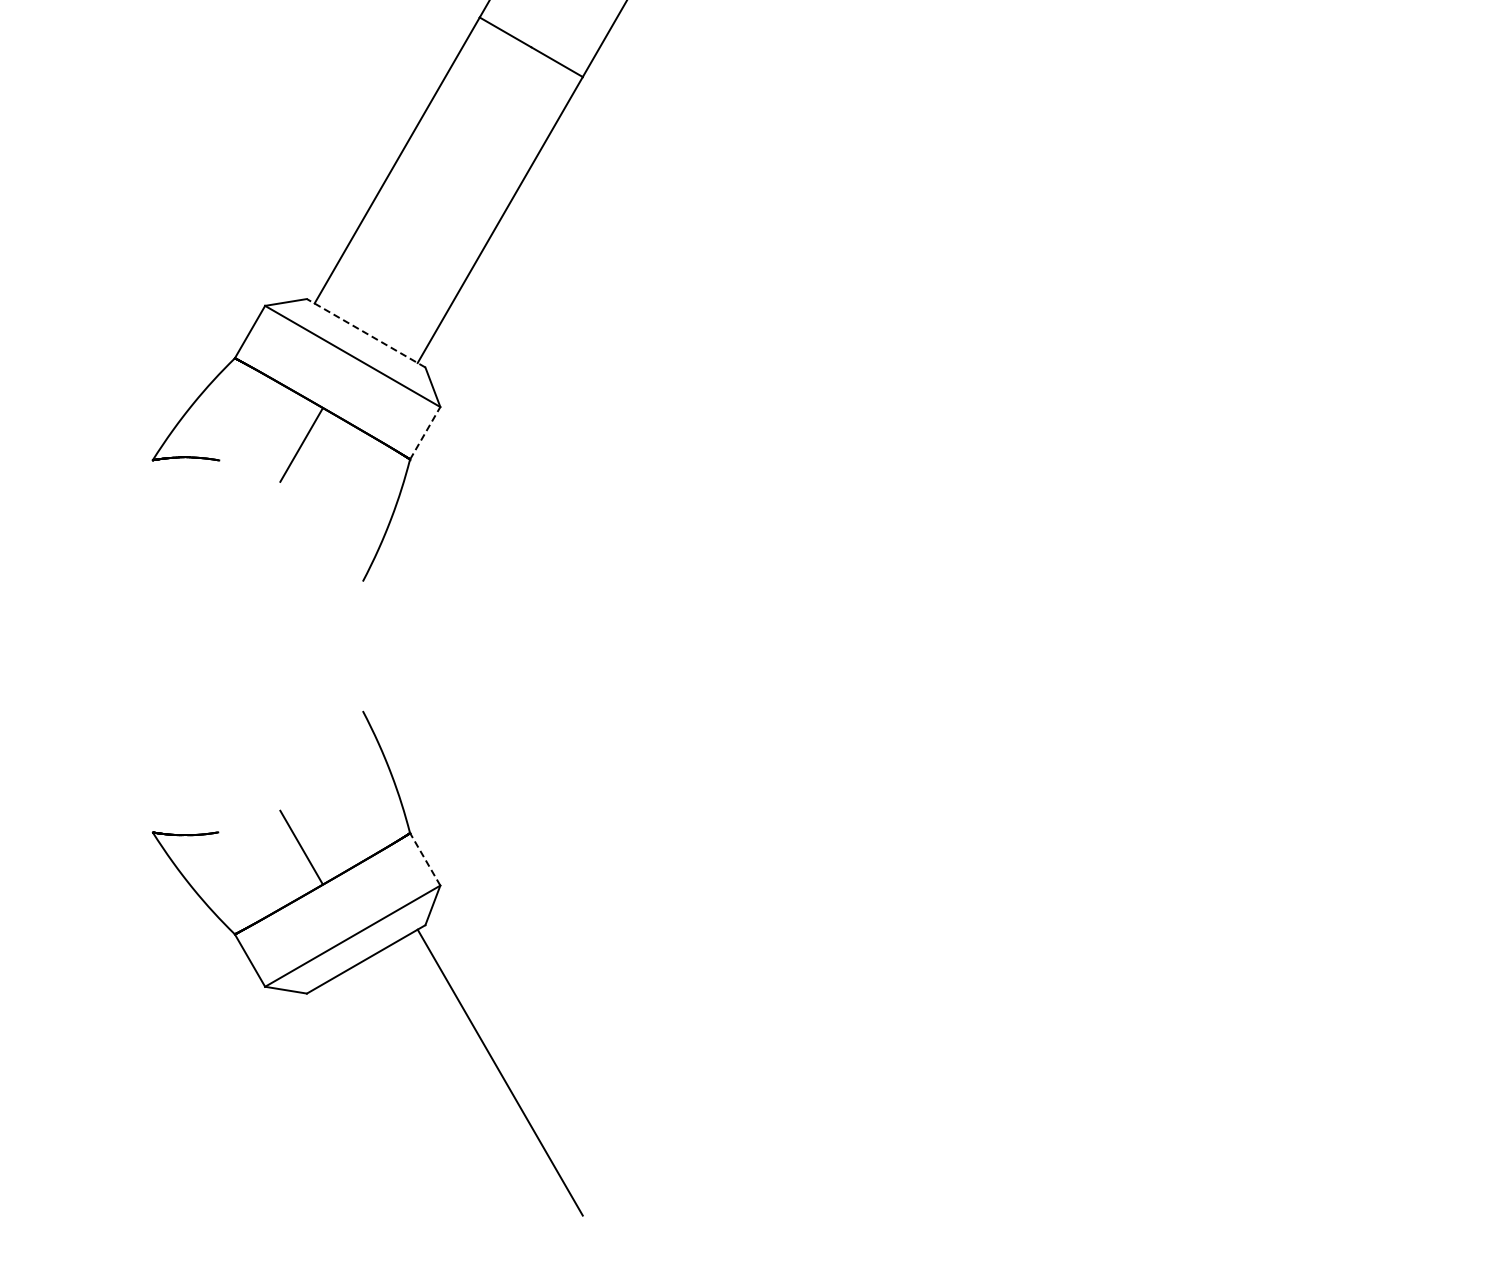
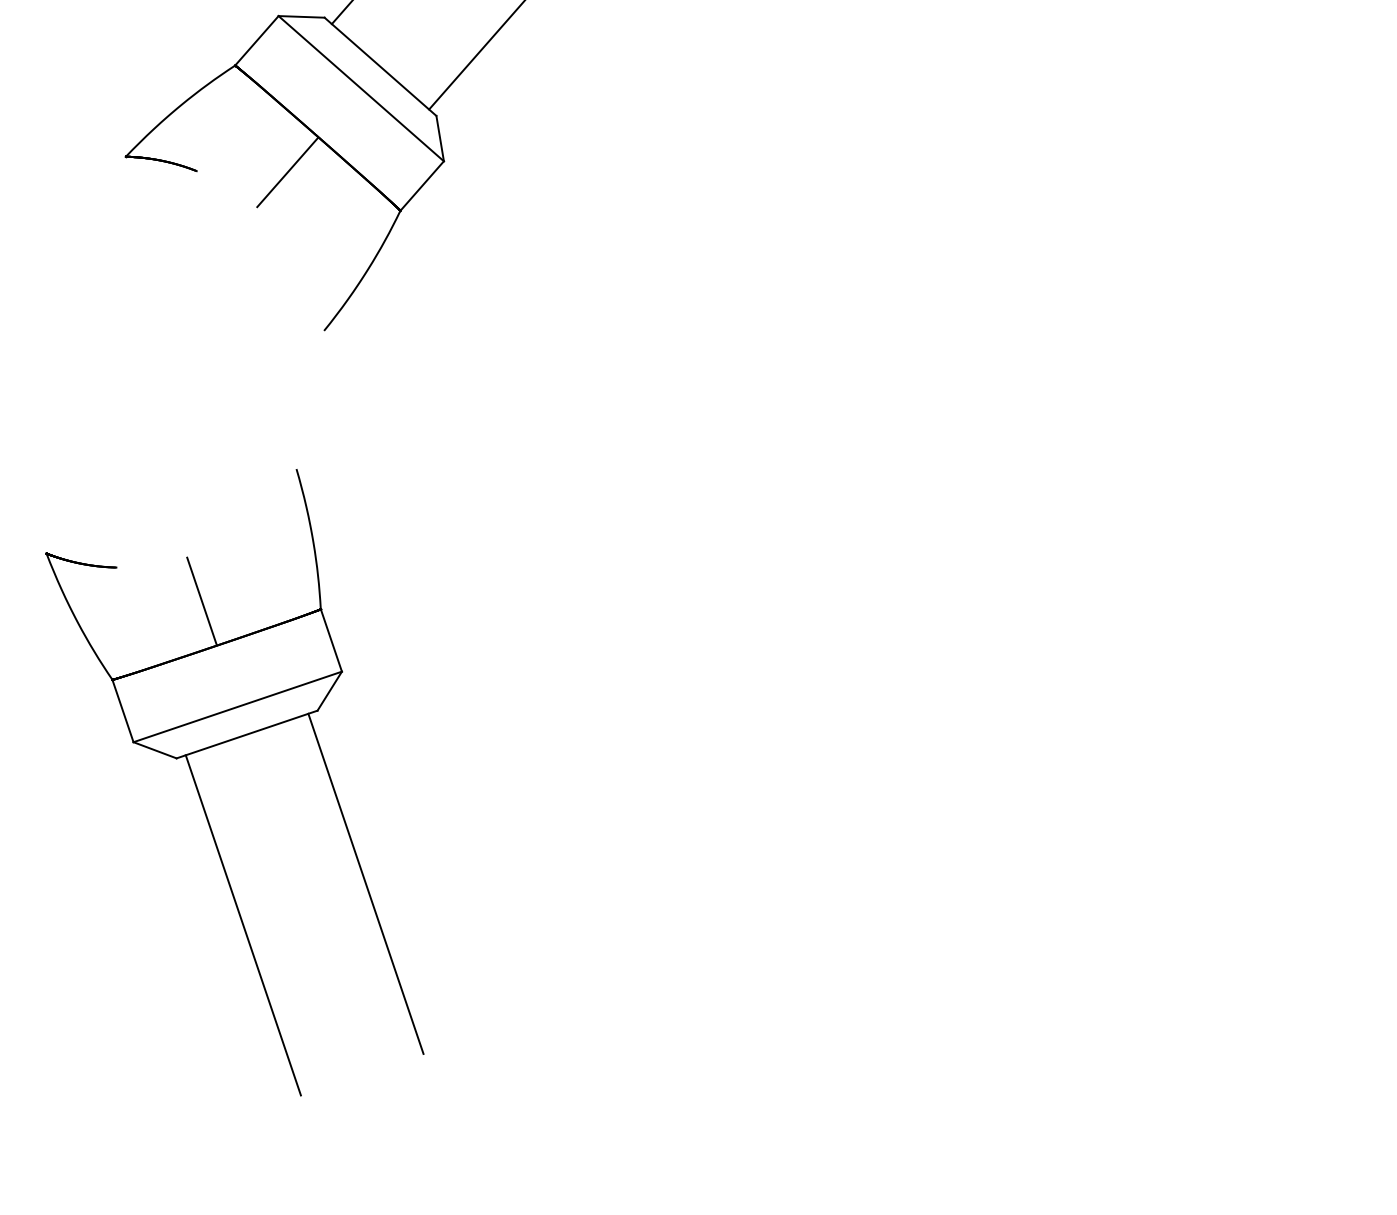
line: (365, 333) -> (379, 66), dashed -> solid
line: (425, 432) -> (422, 185), dashed -> solid
line: (424, 858) -> (330, 639), dashed -> solid
line: (396, 1132) -> (242, 925), added

